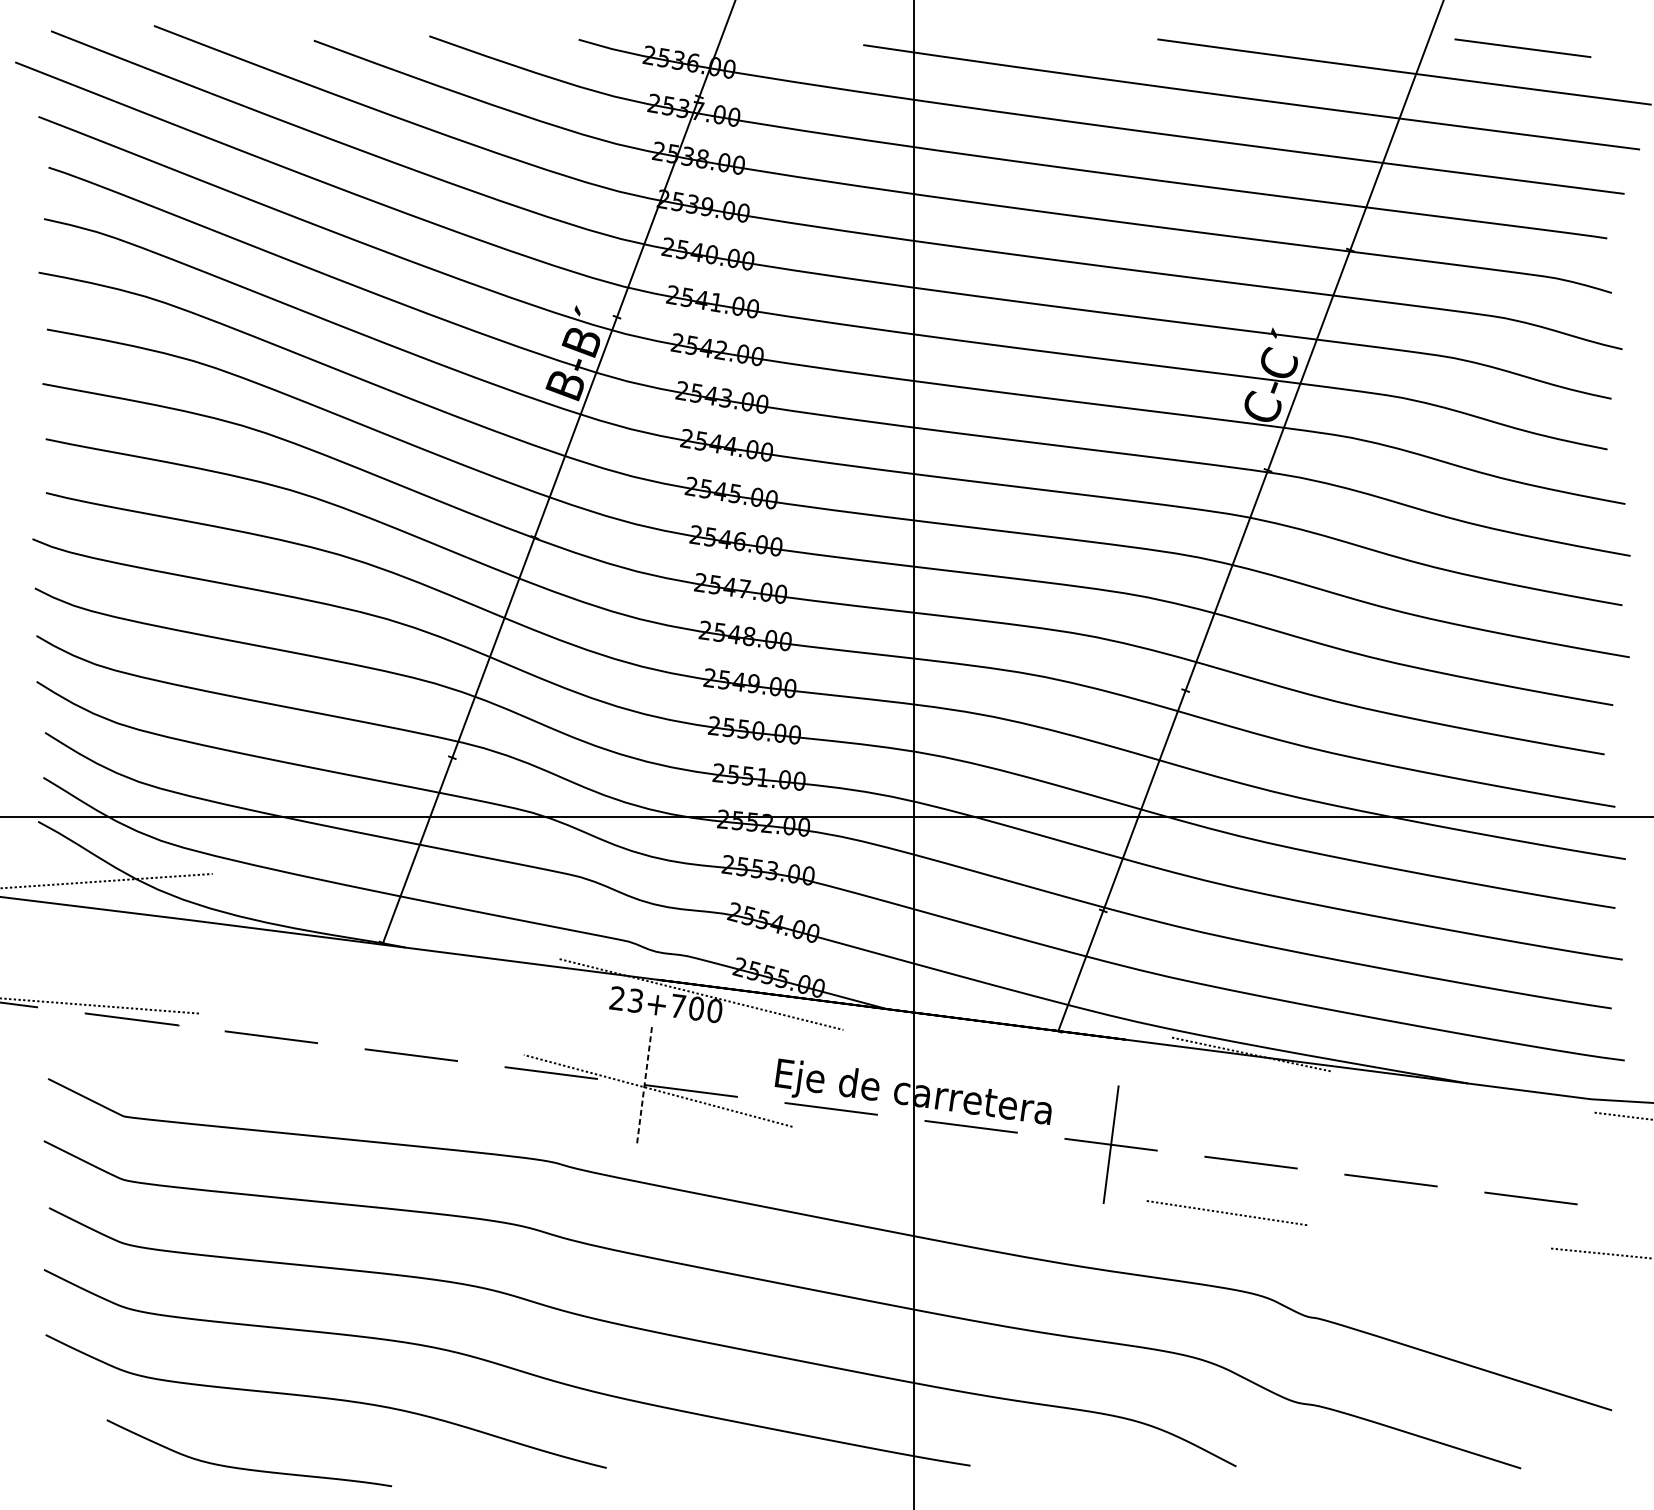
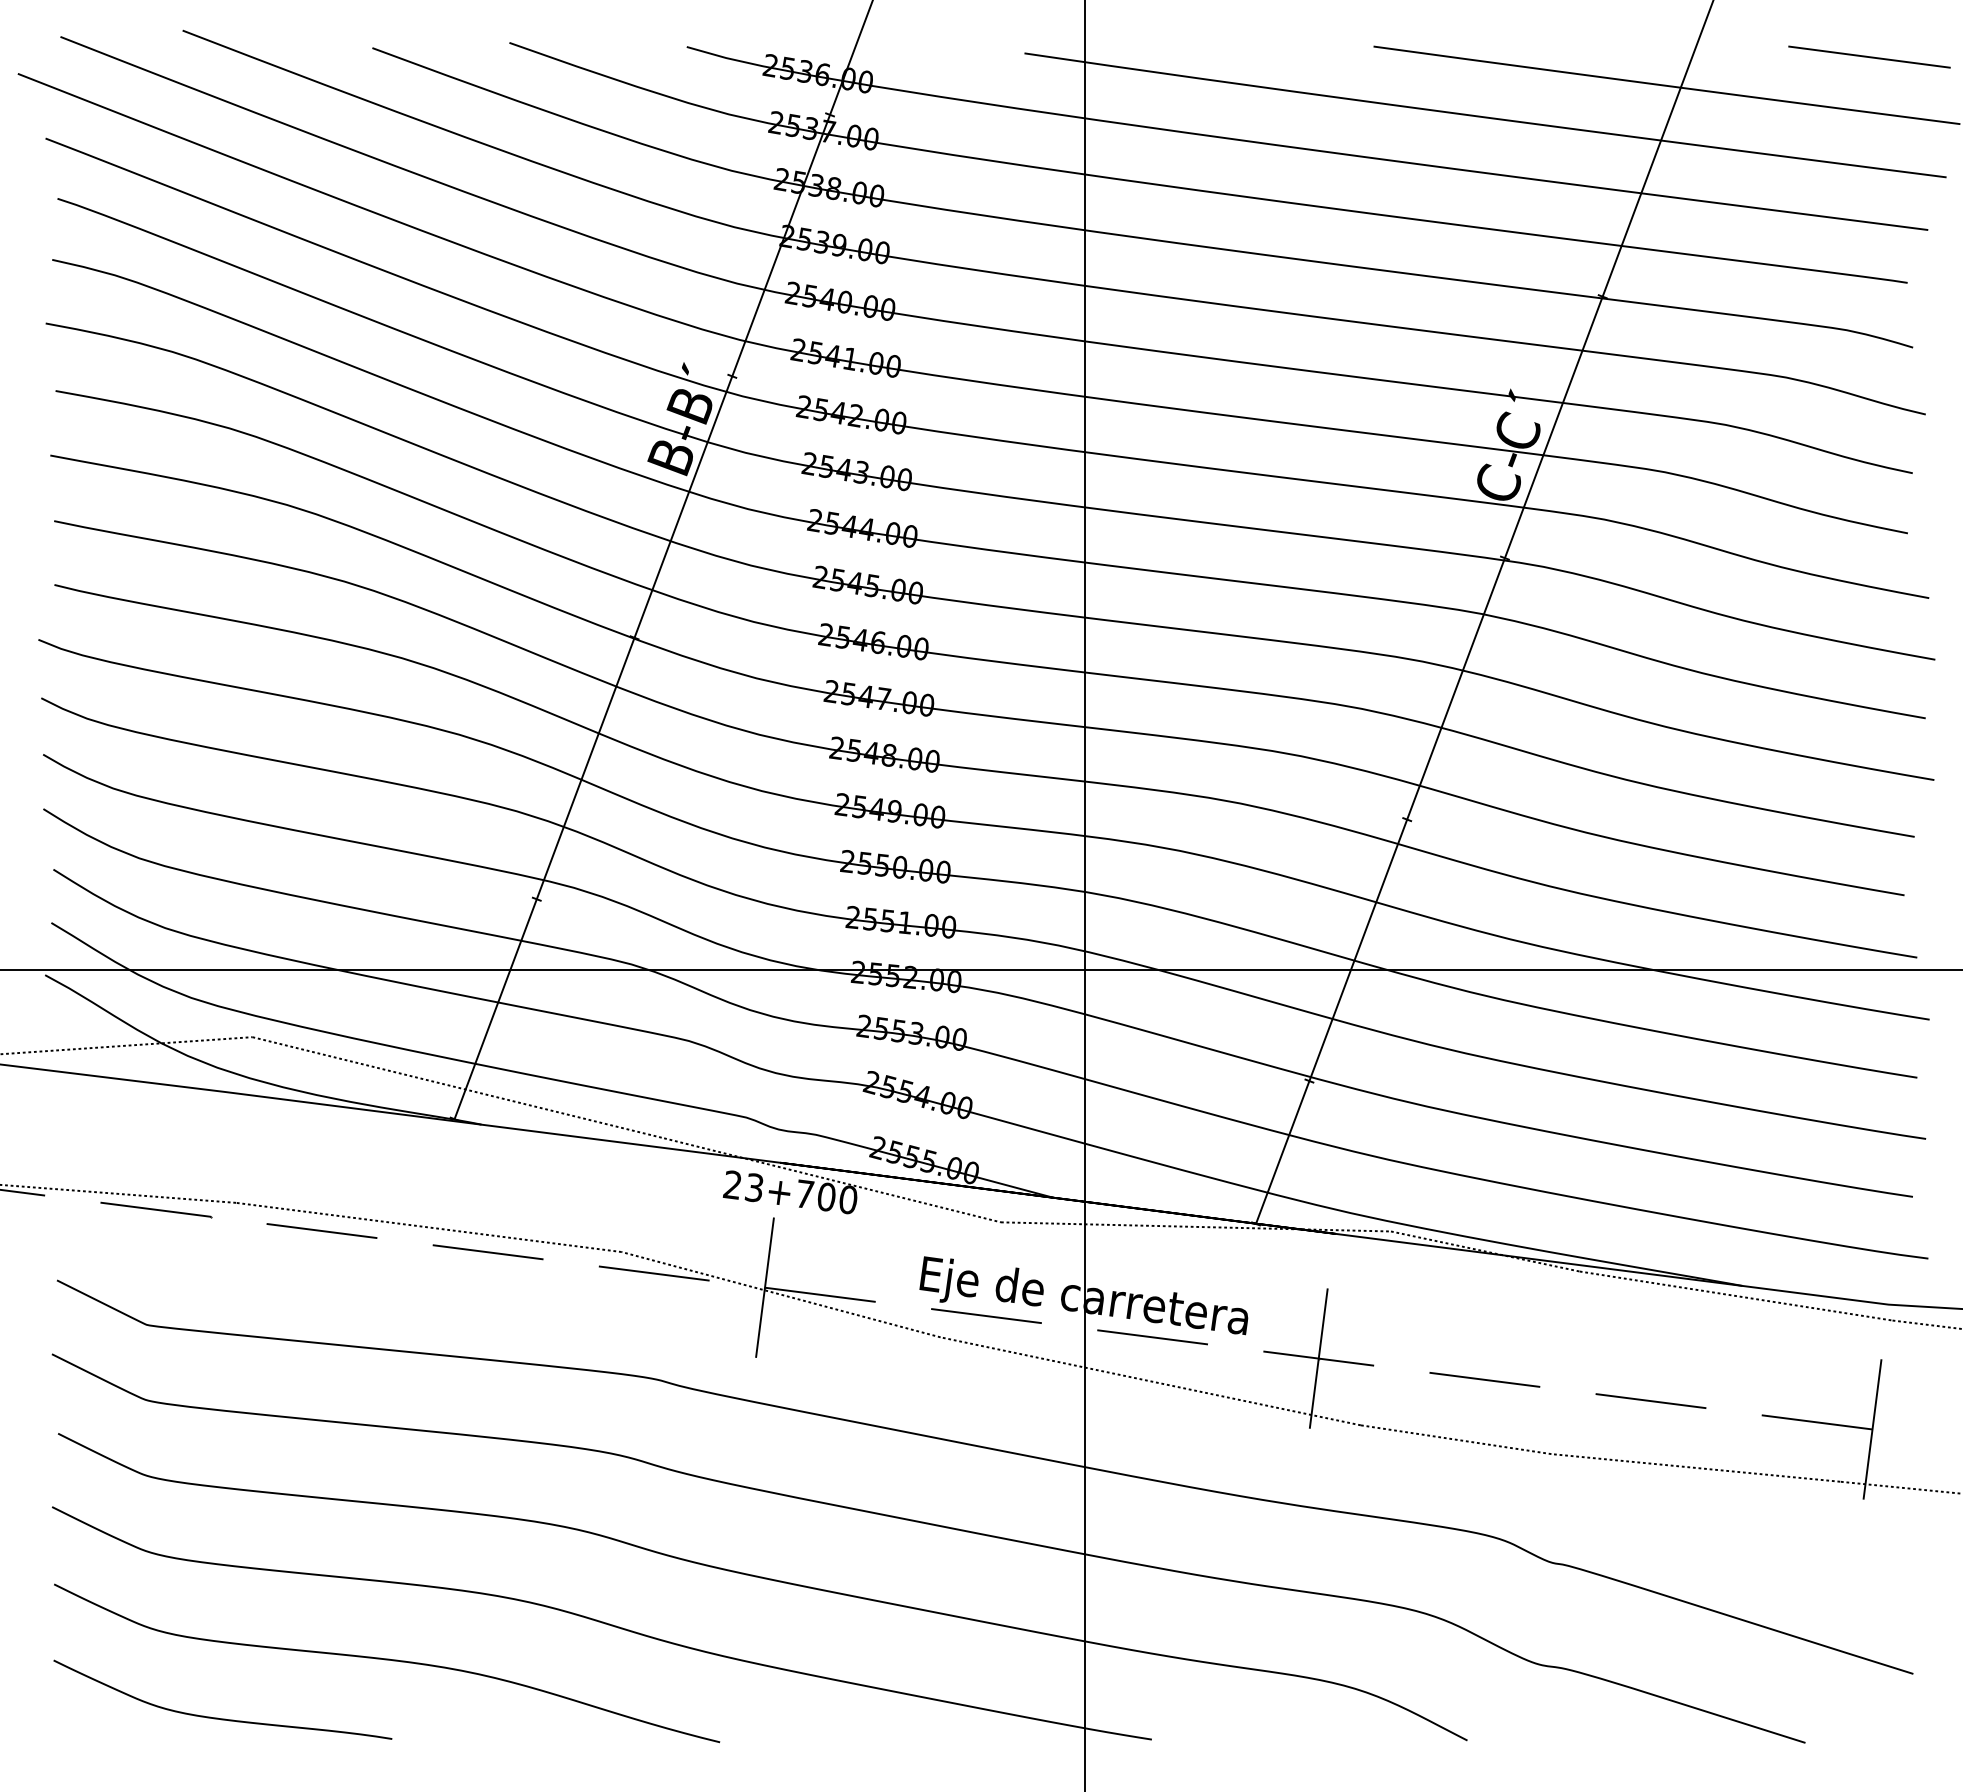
line: (1522, 47) -> (1869, 56), moved
line: (386, 916) -> (458, 1087), added
line: (1007, 1033) -> (1195, 1226), added
line: (361, 1034) -> (428, 1227), added
line: (645, 1084) -> (765, 1287), dashed -> solid
line: (1462, 1091) -> (1735, 1295), added
line: (969, 1164) -> (1150, 1381), added
line: (1577, 1204) -> (1872, 1429), added
line: (1428, 1236) -> (1695, 1467), added
curve: (244, 1468) -> (217, 1717), moved

